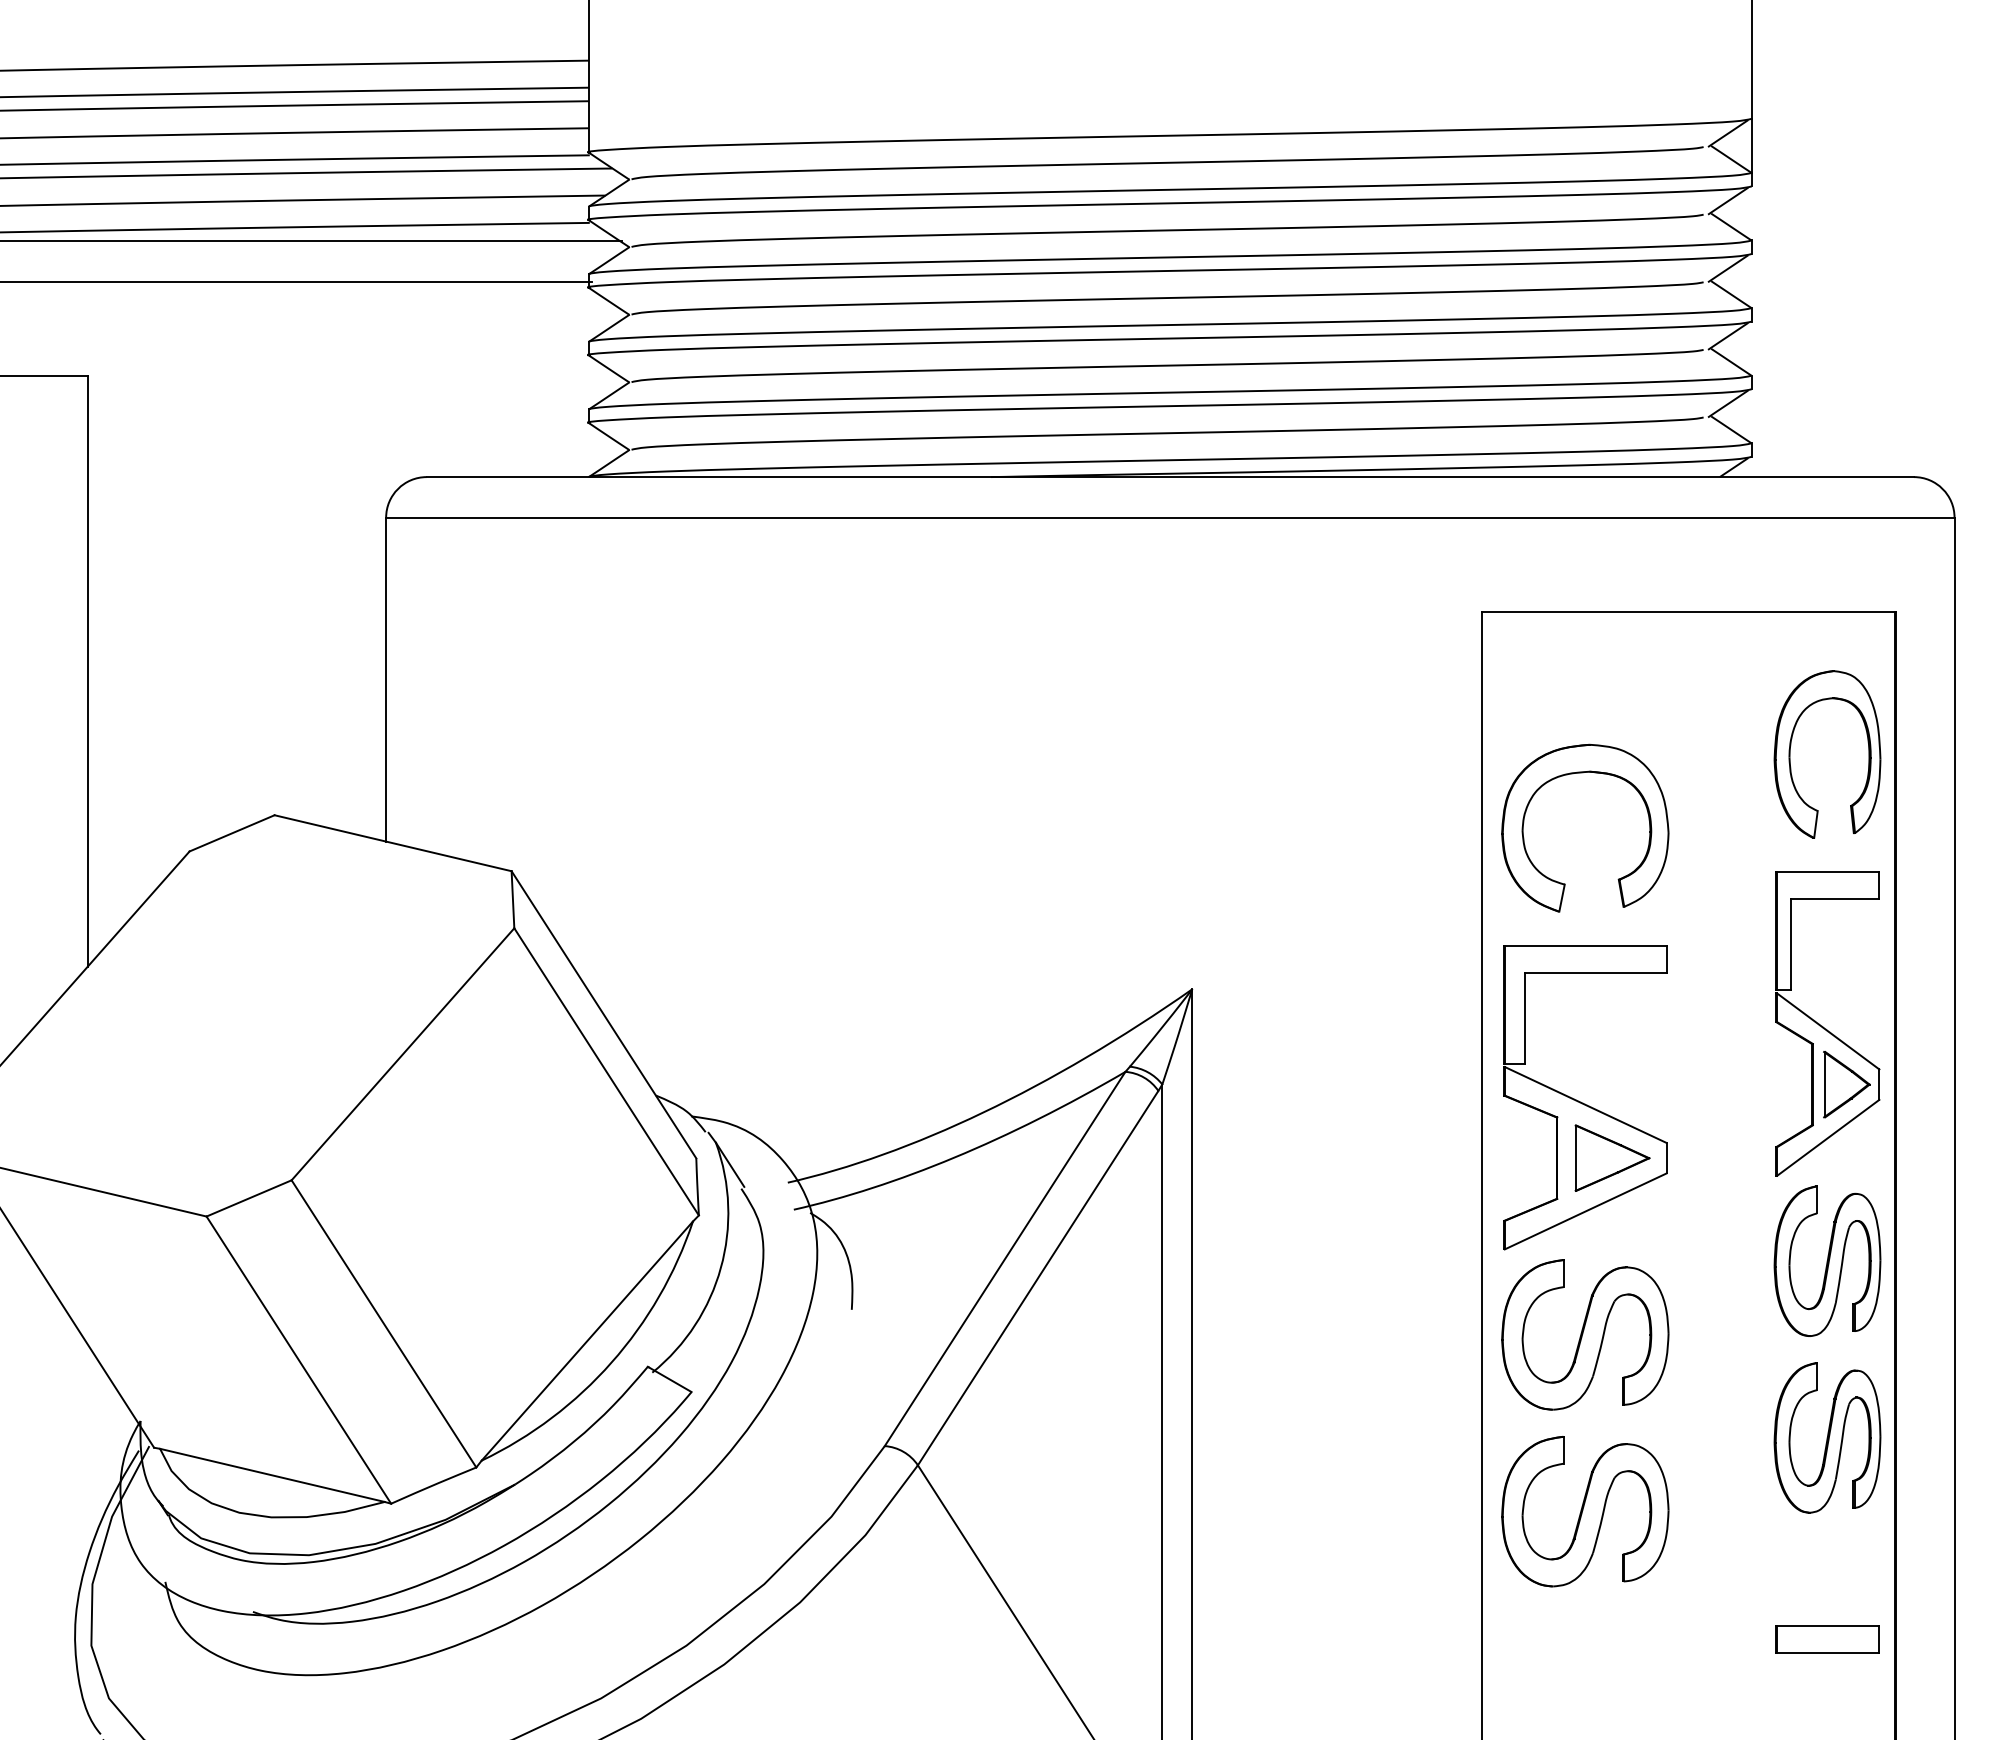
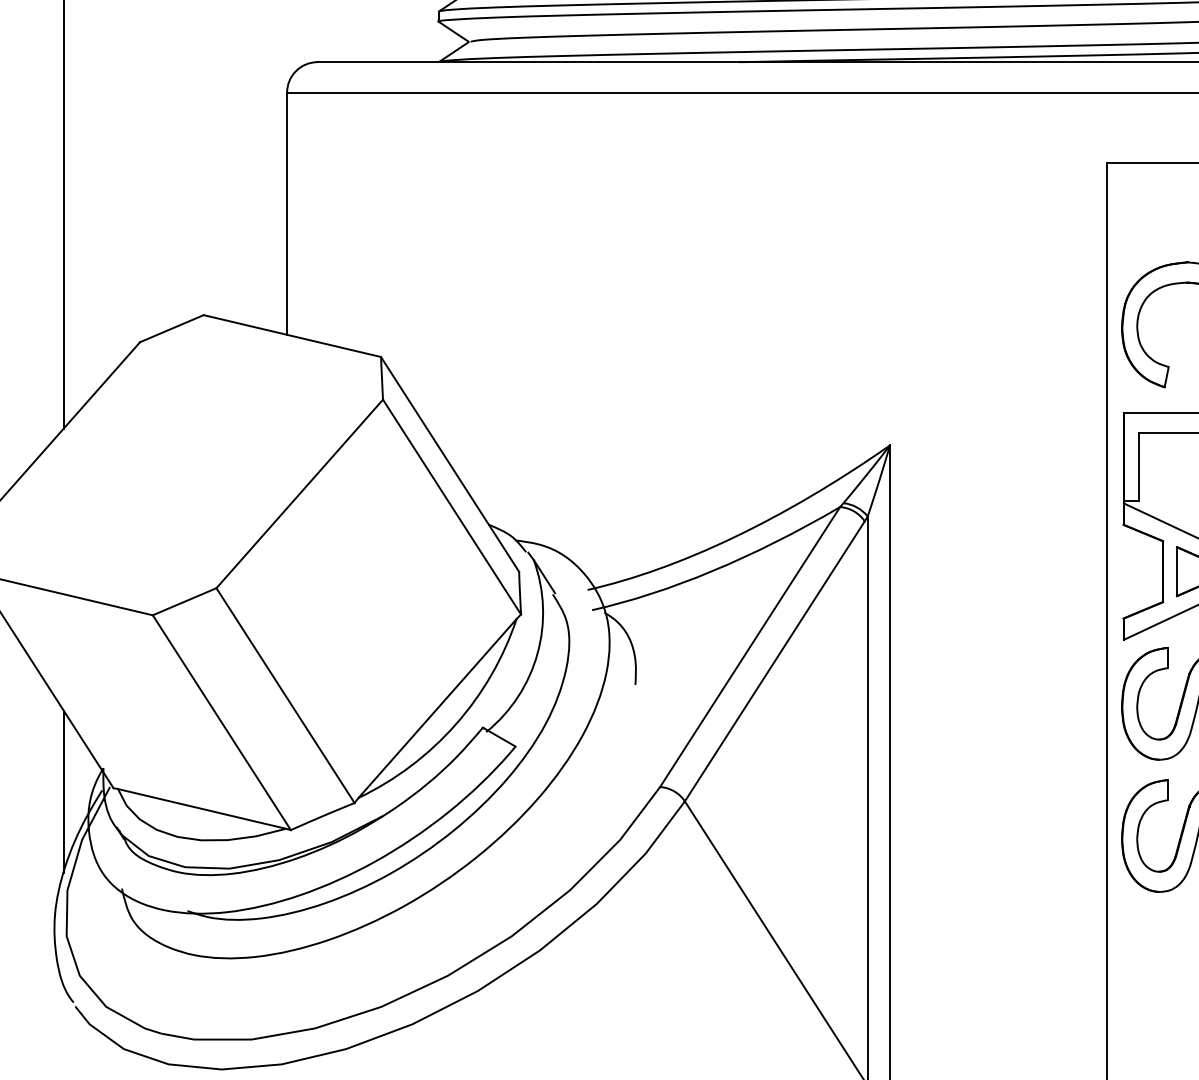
line: (87, 1452) -> (63, 791), added

